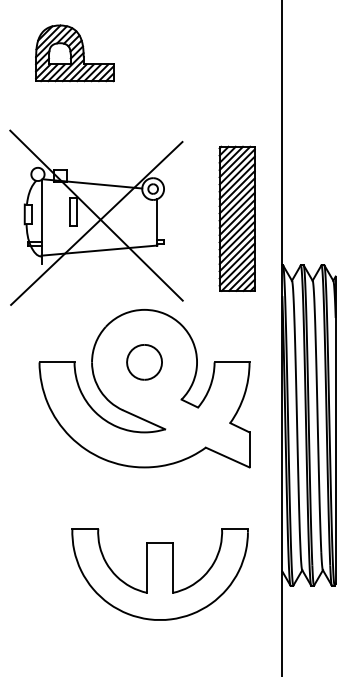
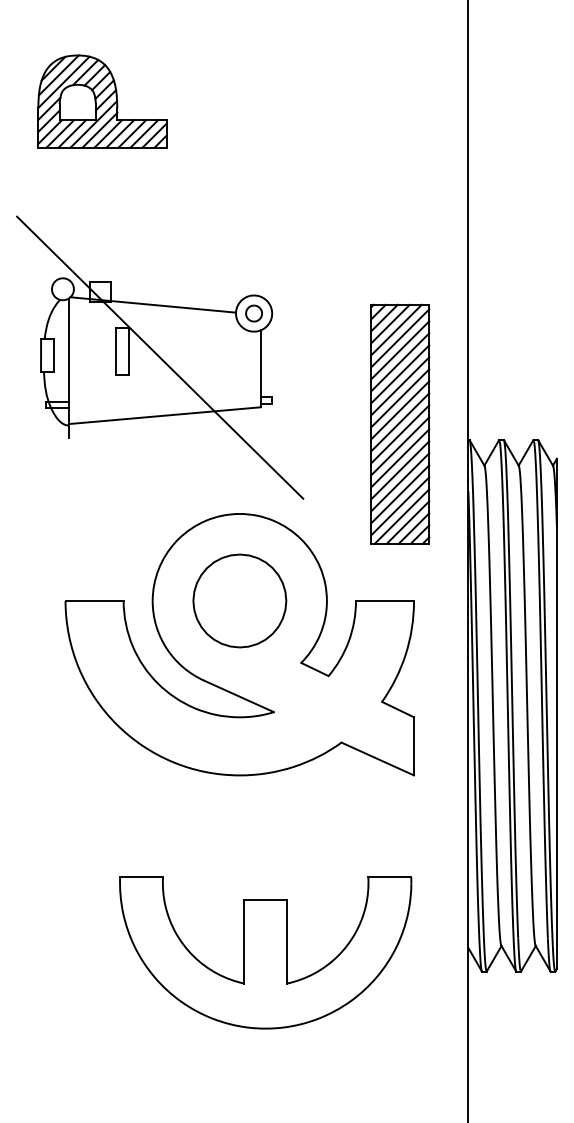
part: (74, 53) -> (101, 101), moved
part: (236, 218) -> (398, 423), moved
line: (96, 222) -> (160, 369), removed
part: (144, 362) -> (239, 601), size x1.6

